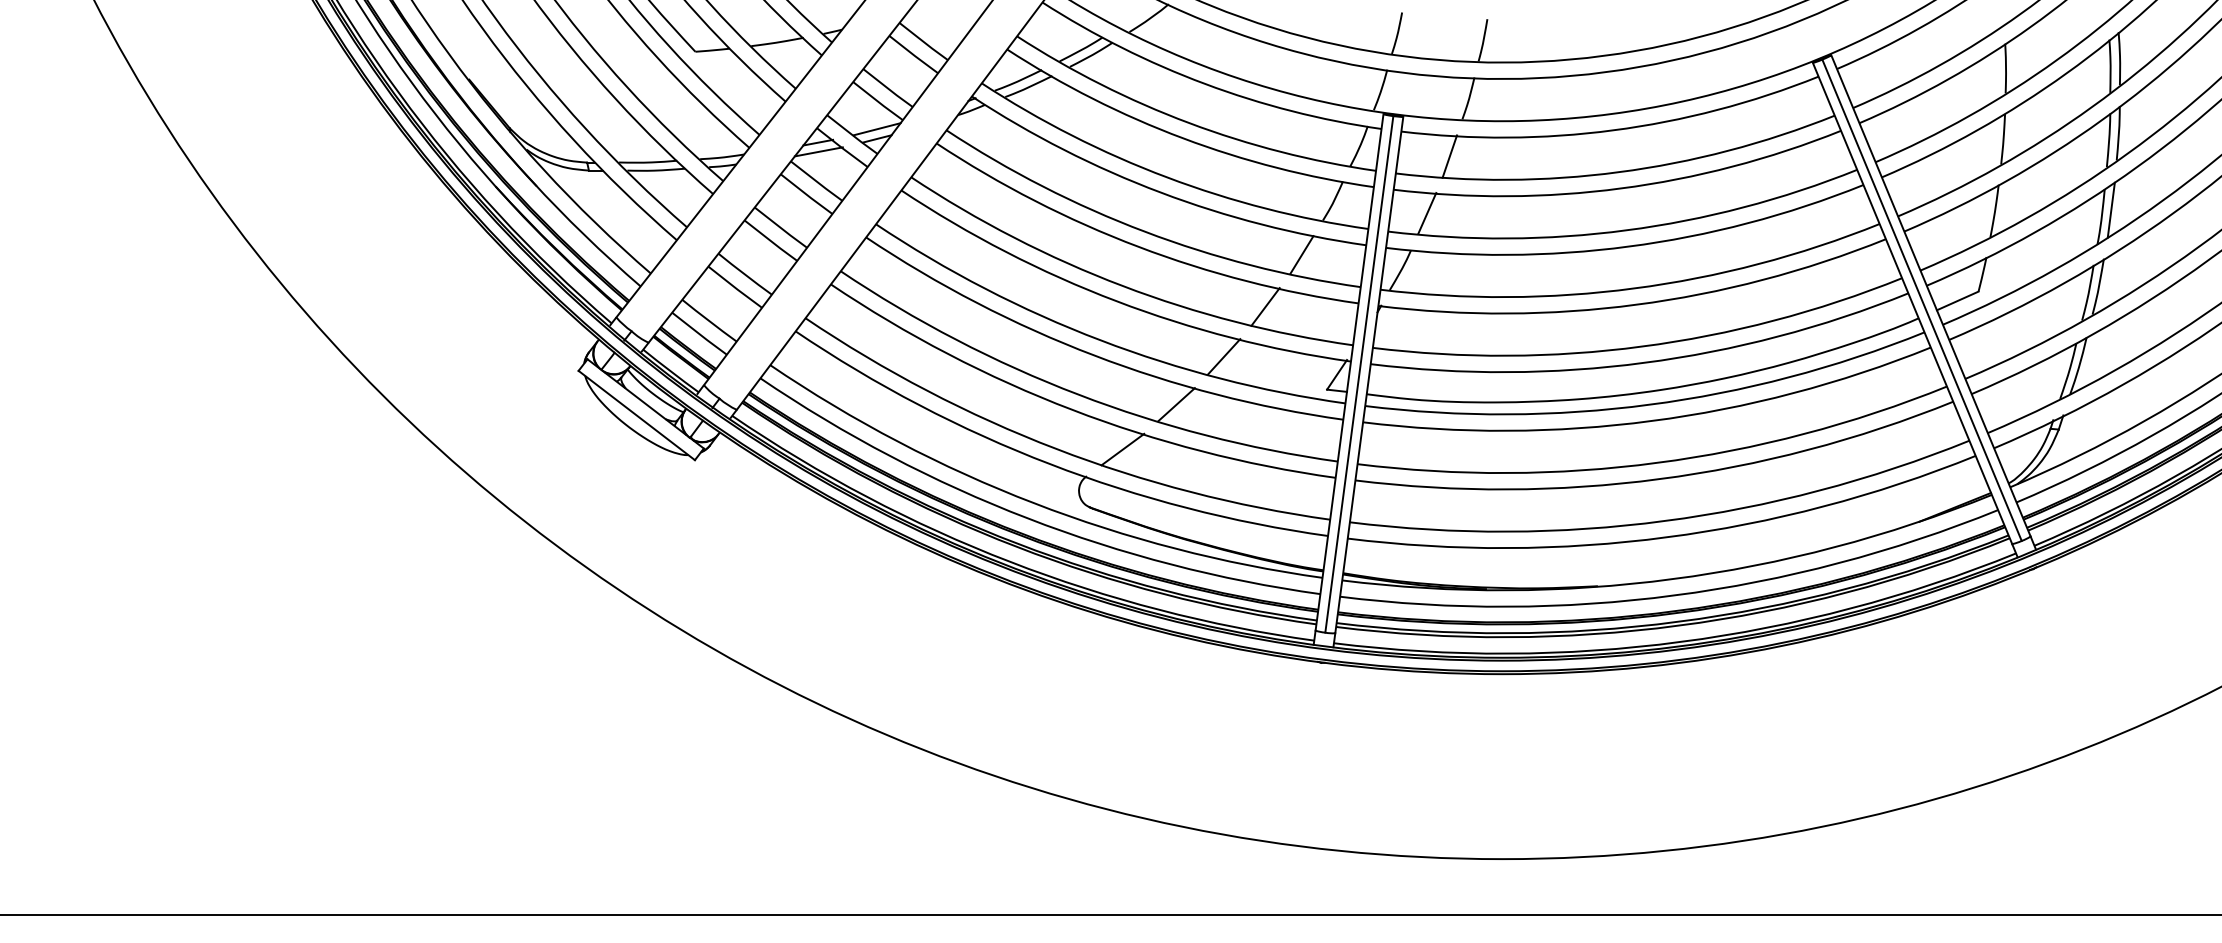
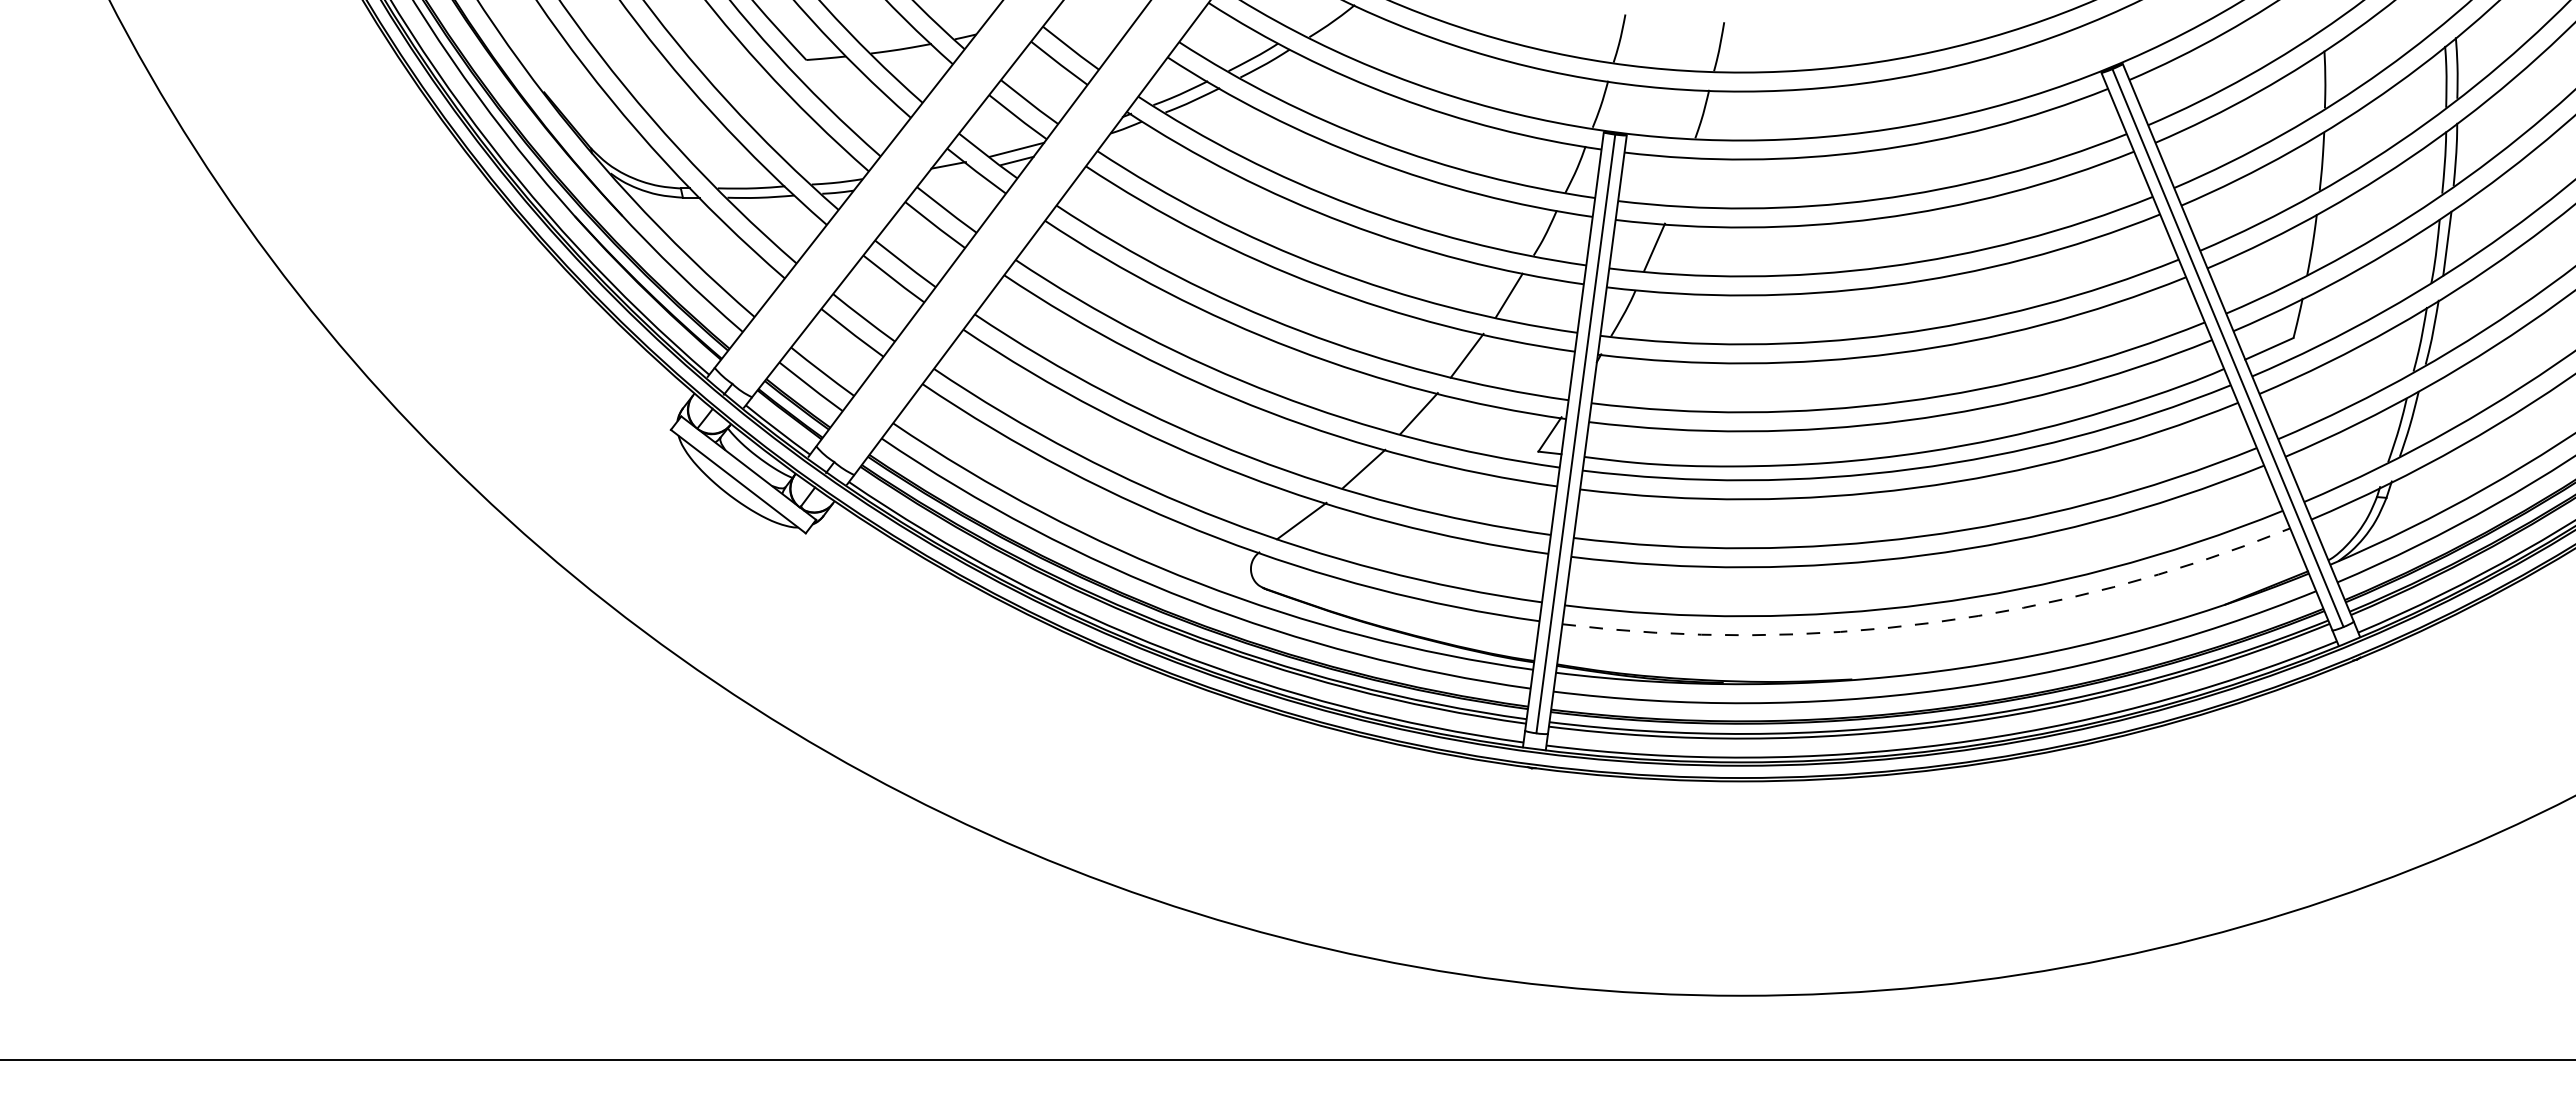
line: (818, 151) -> (949, 175), removed
line: (1449, 156) -> (1680, 181), removed
arc: (1667, 537) -> (1932, 622), solid -> dashed

